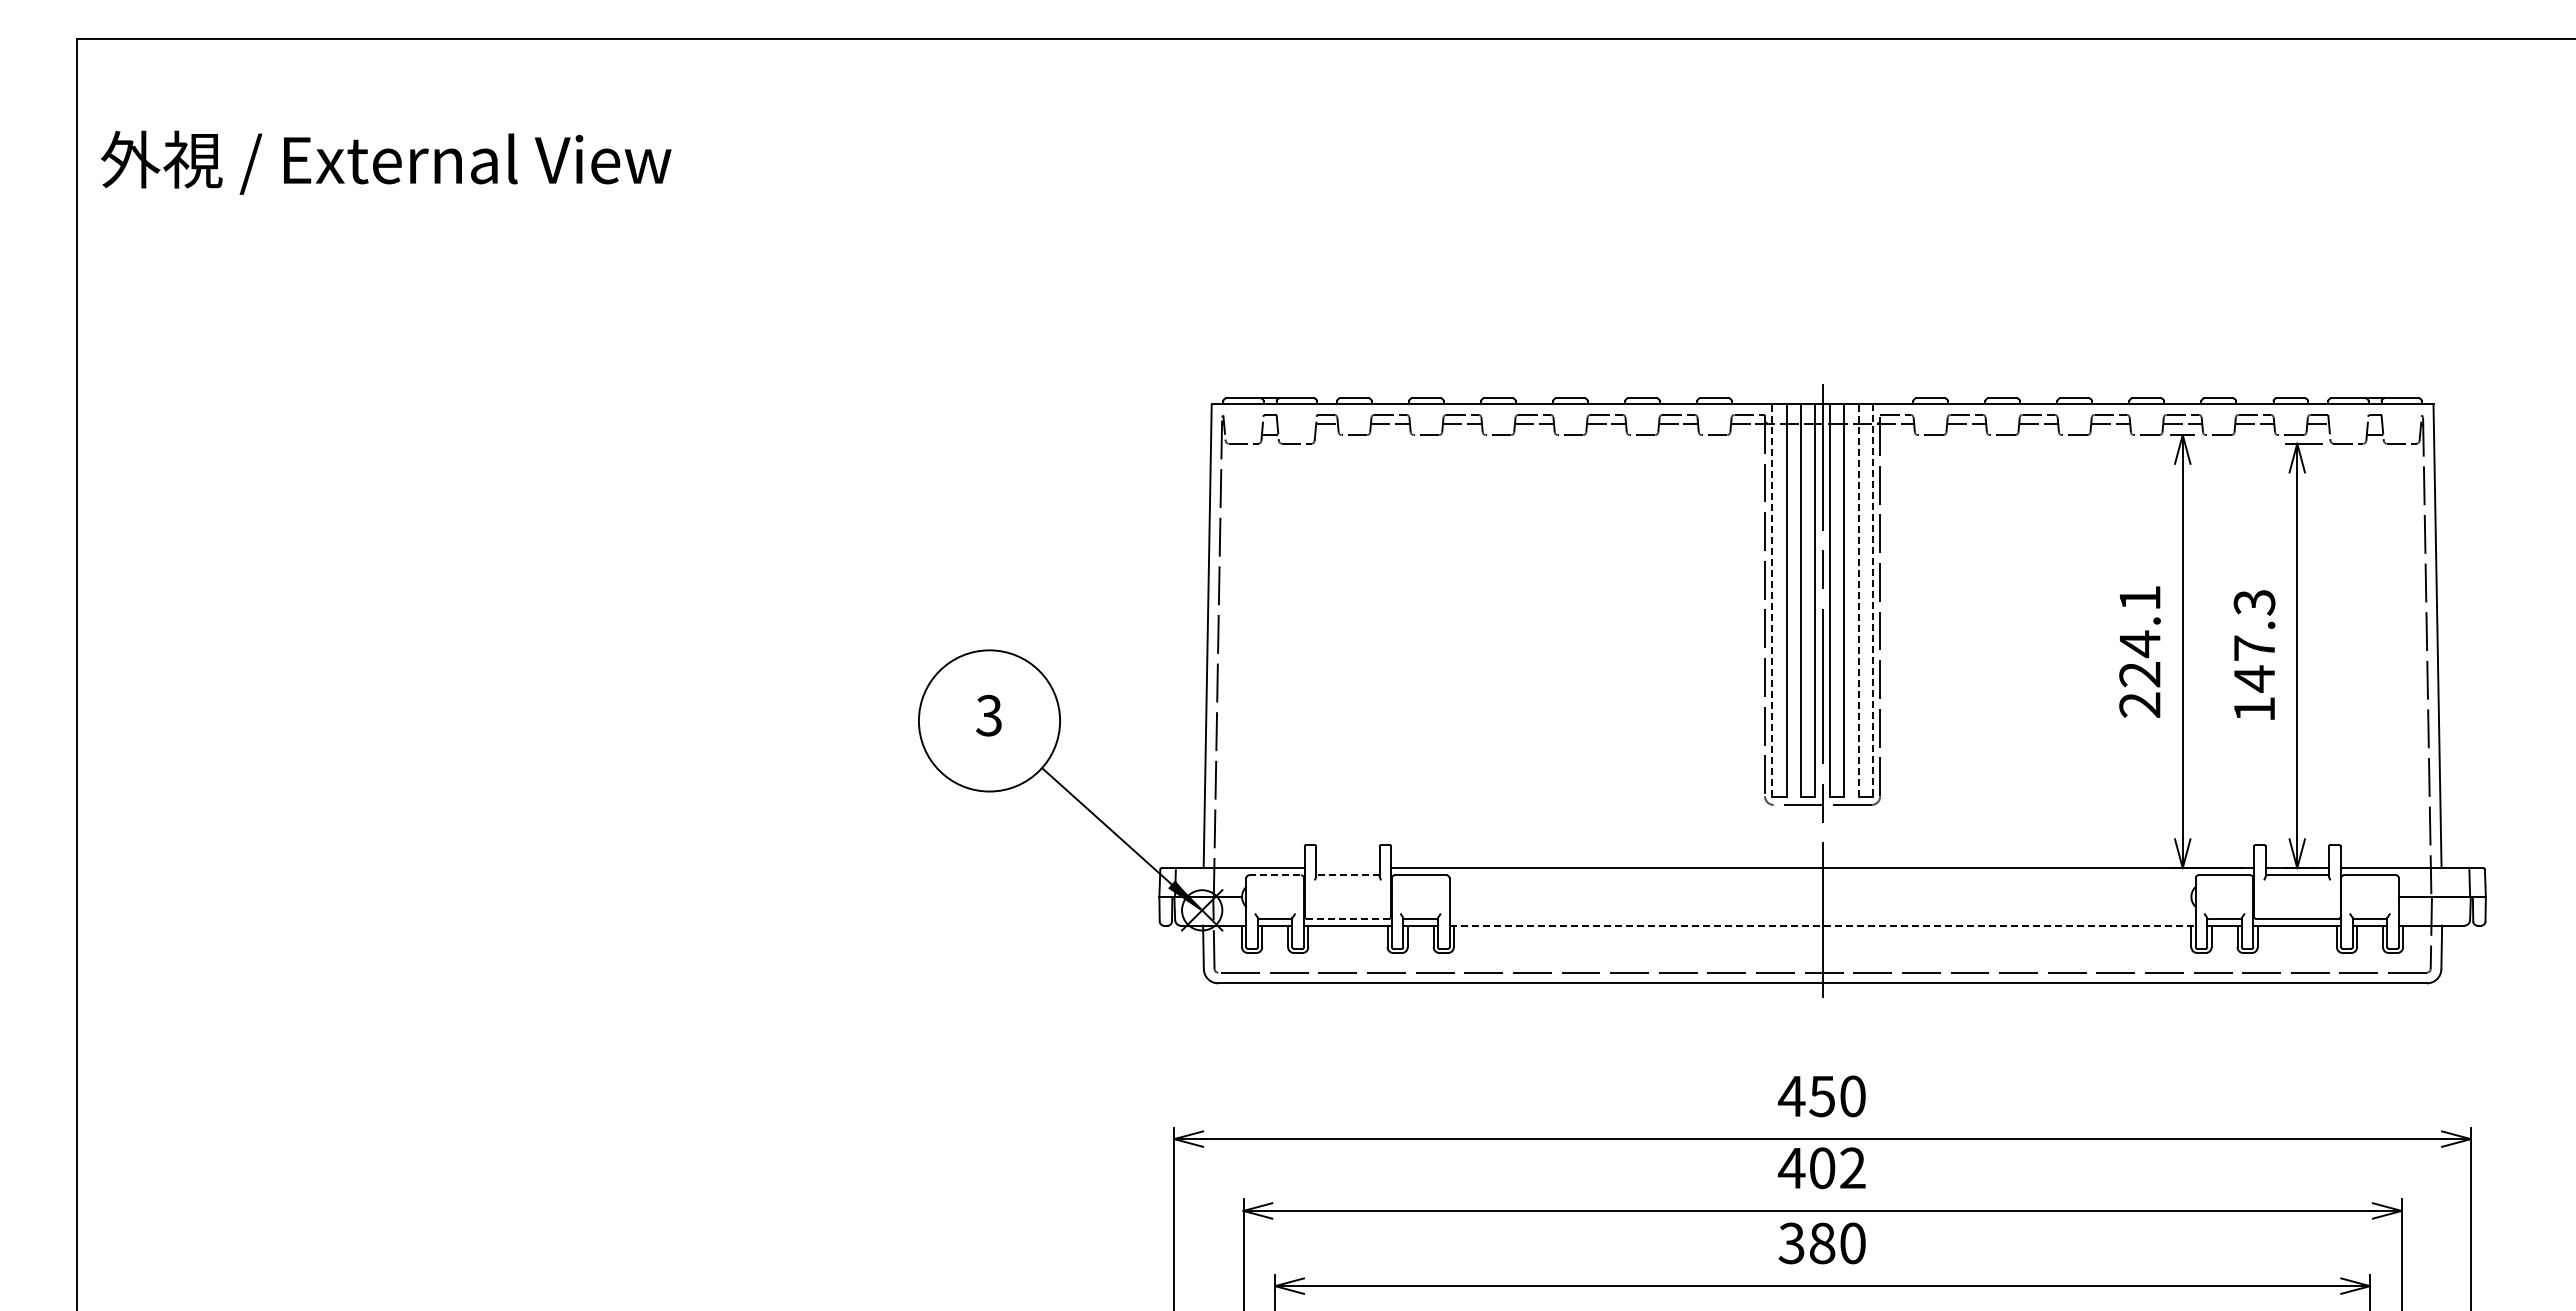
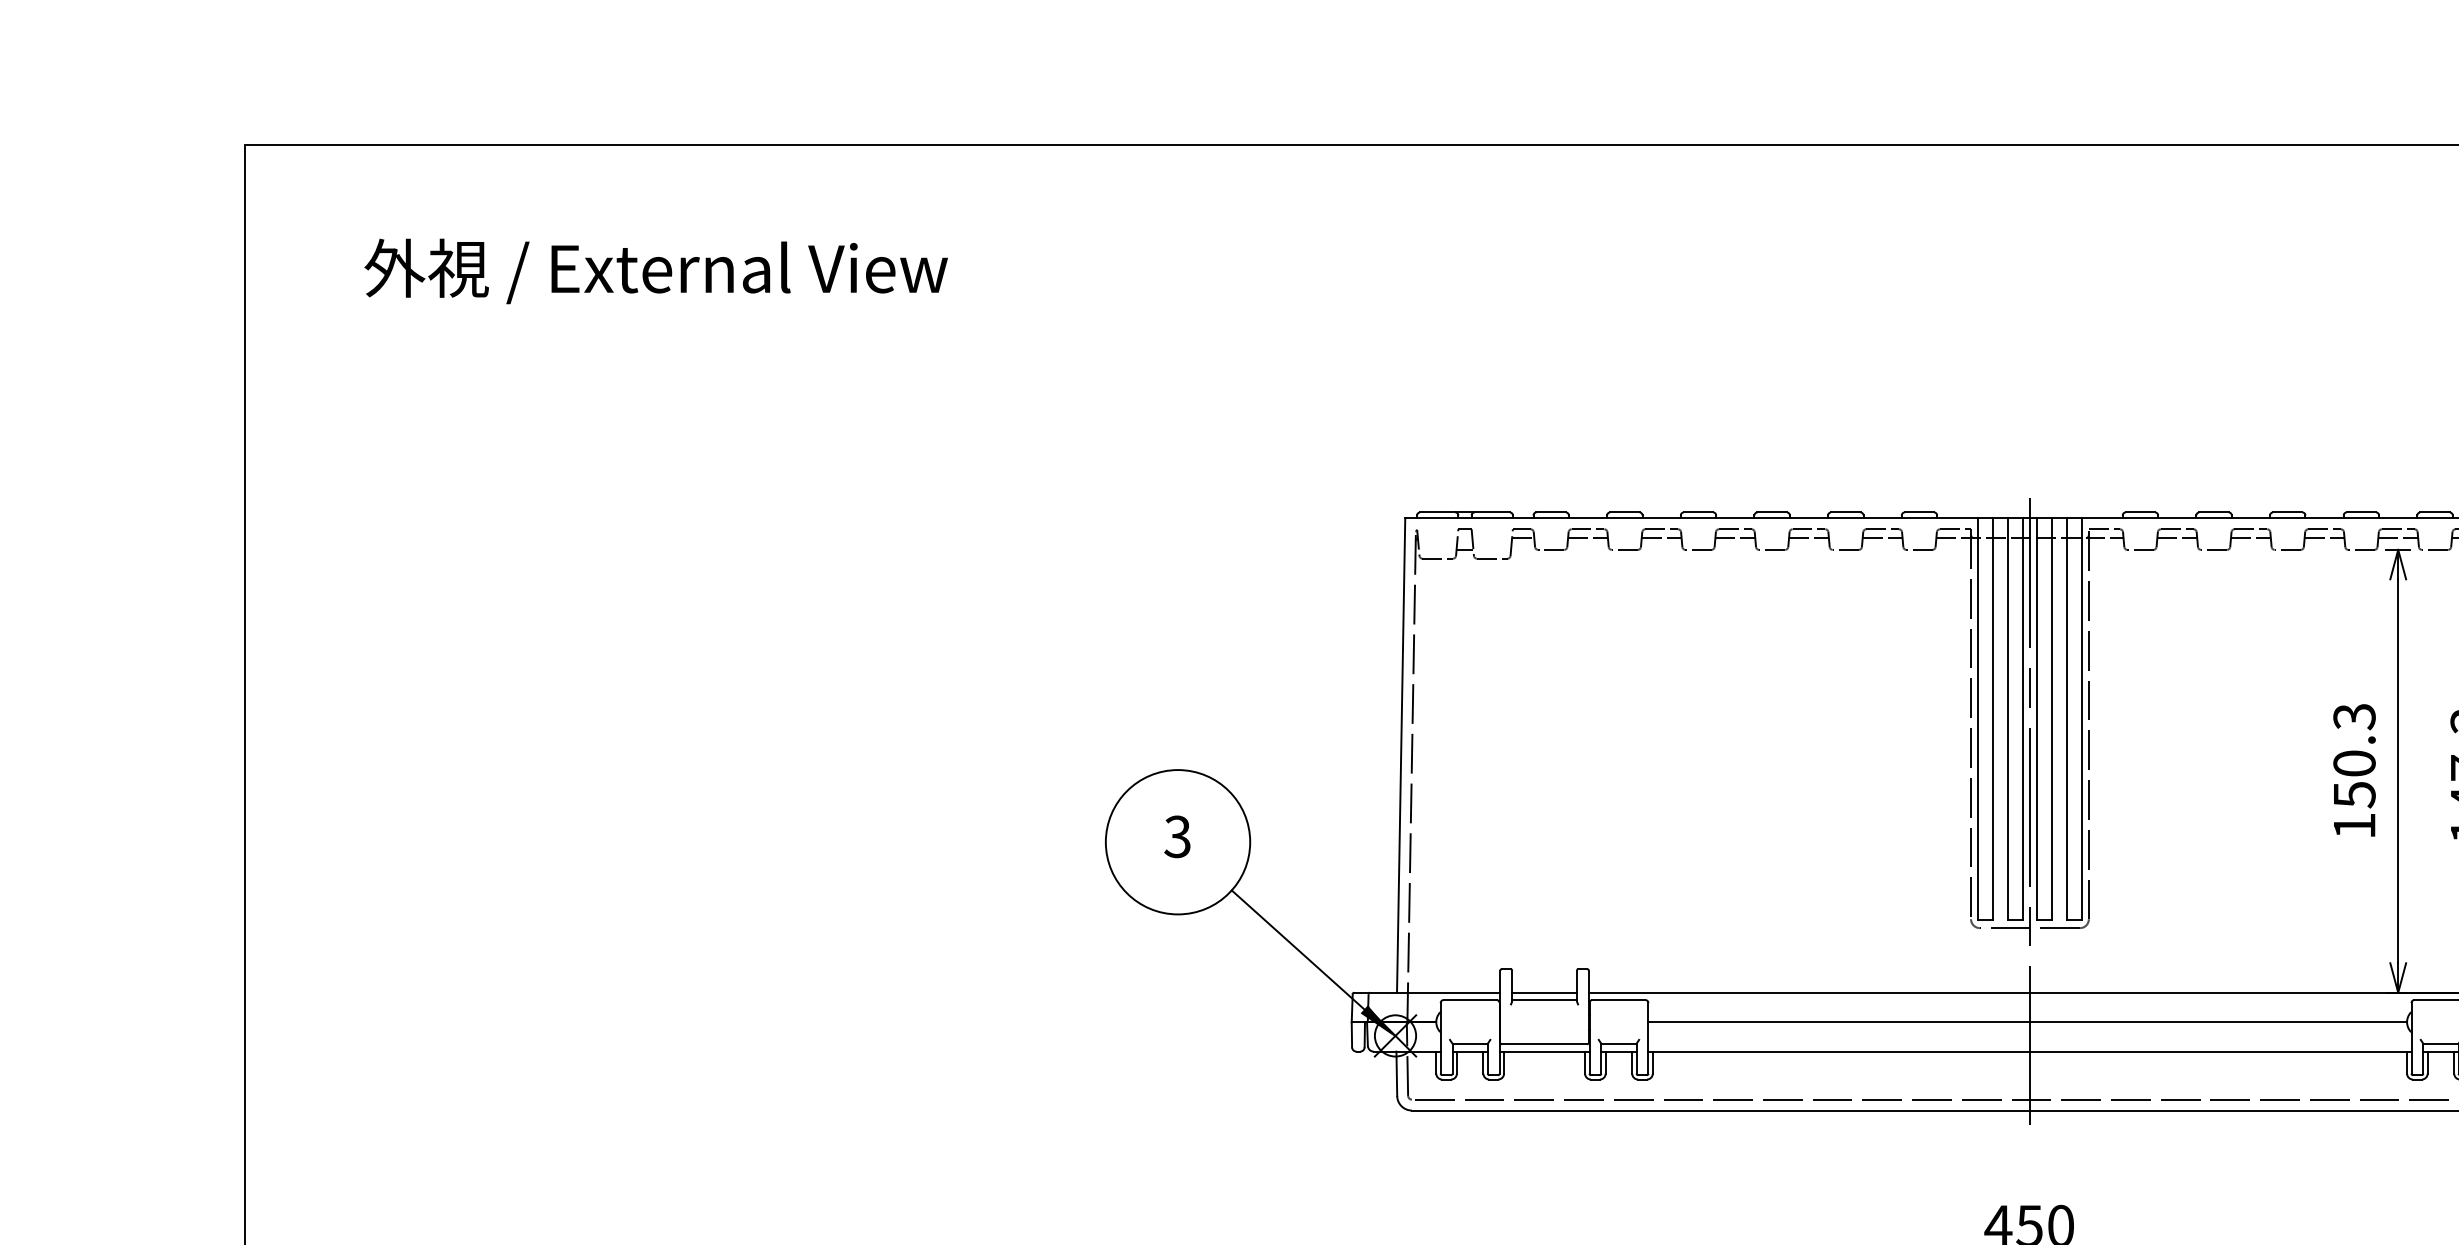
text: (386, 162) -> (656, 271), moved
line: (1772, 600) -> (1978, 719), dashed -> solid
line: (1858, 600) -> (2066, 719), dashed -> solid
line: (1873, 600) -> (2081, 719), dashed -> solid
text: (2139, 651) -> (2354, 771), 224.1 -> 150.3
line: (1347, 868) -> (1544, 993), added
line: (1275, 875) -> (1470, 1000), dashed -> solid
line: (1347, 875) -> (1544, 1000), dashed -> solid
line: (1820, 896) -> (2027, 1021), added
line: (1347, 918) -> (1544, 1044), dashed -> solid
line: (1823, 925) -> (2030, 1051), dashed -> solid

